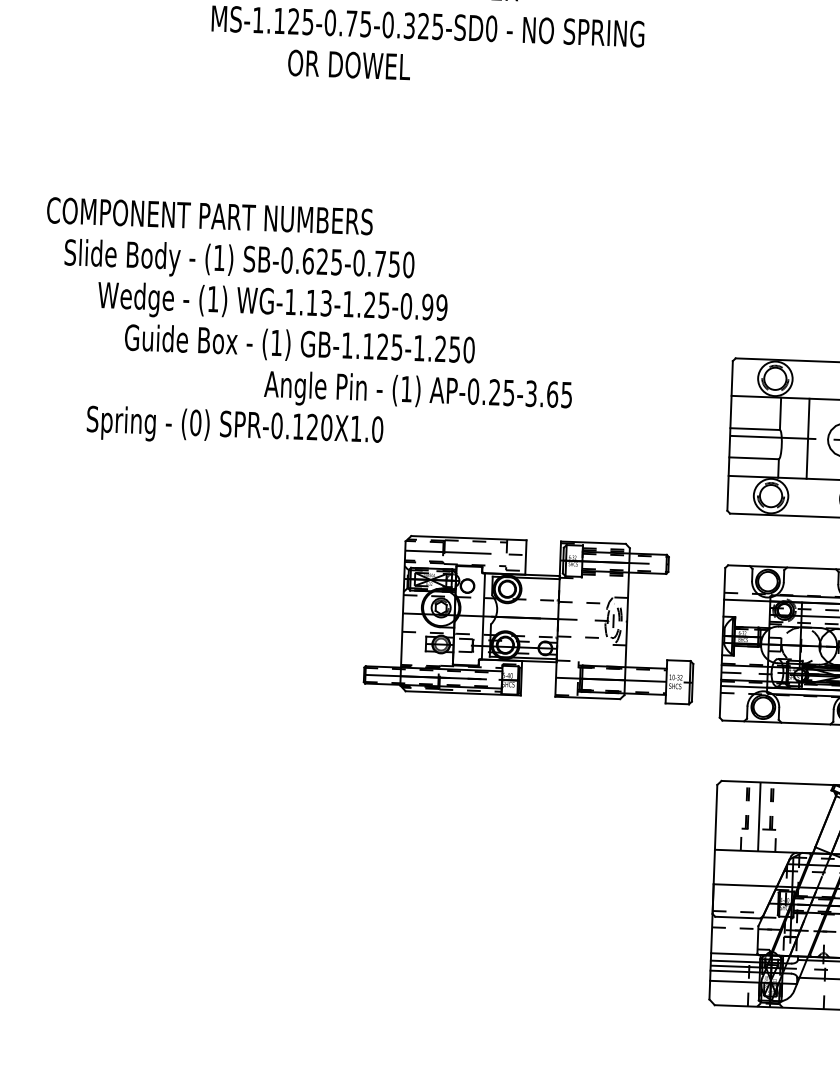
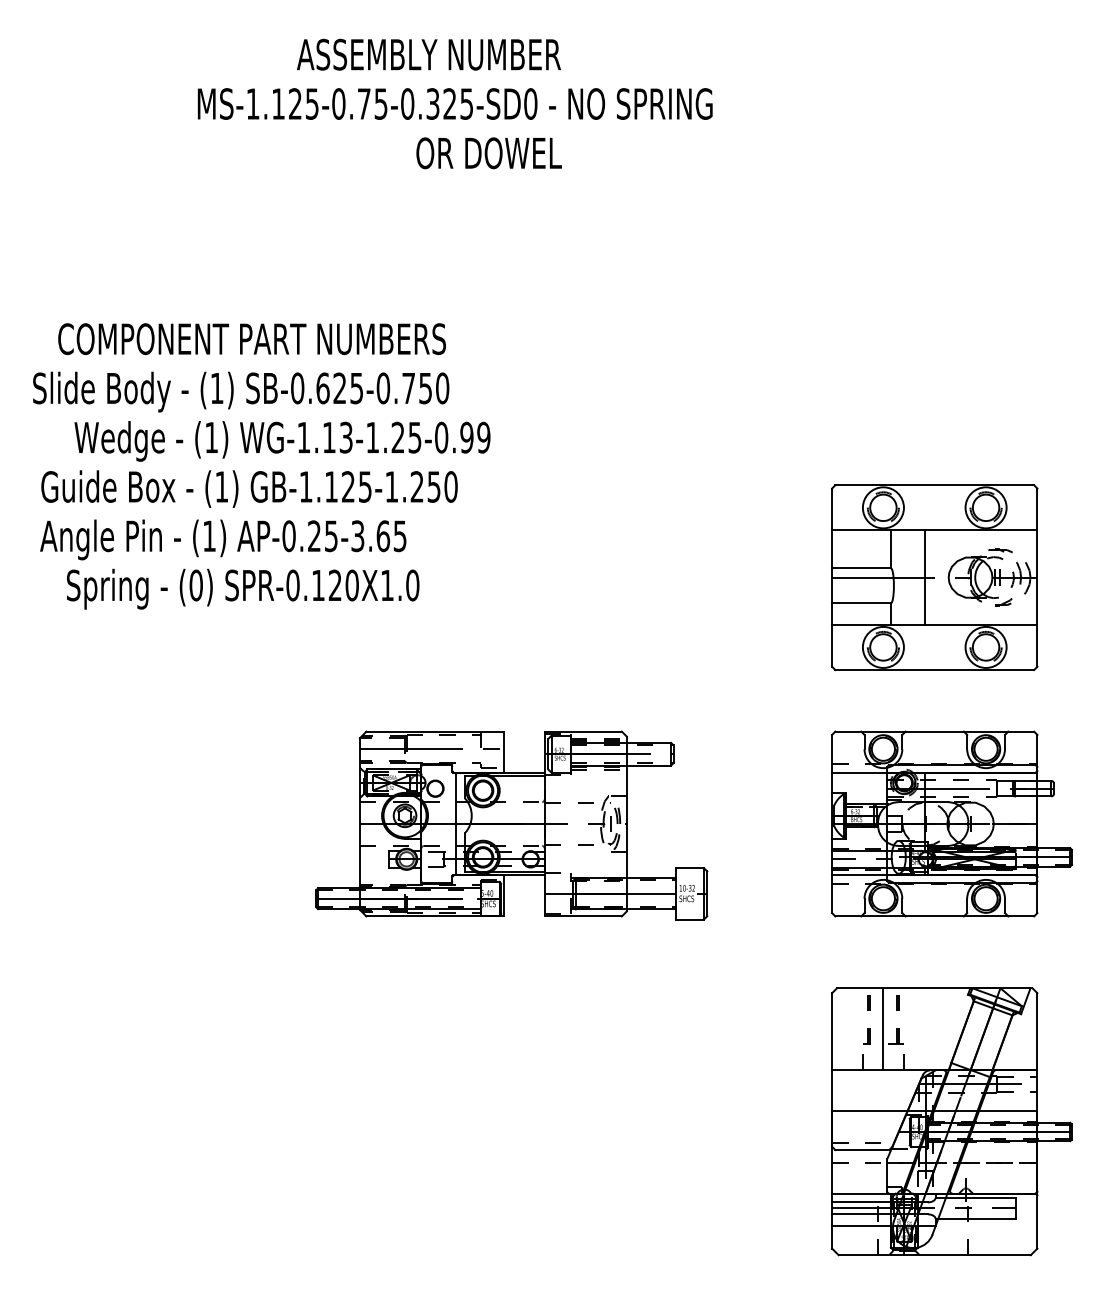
text: (348, 65) -> (488, 153), moved
text: (209, 216) -> (251, 339), moved
text: (299, 345) -> (249, 488), moved
text: (418, 392) -> (223, 539), moved
part: (530, 619) -> (511, 825), moved

